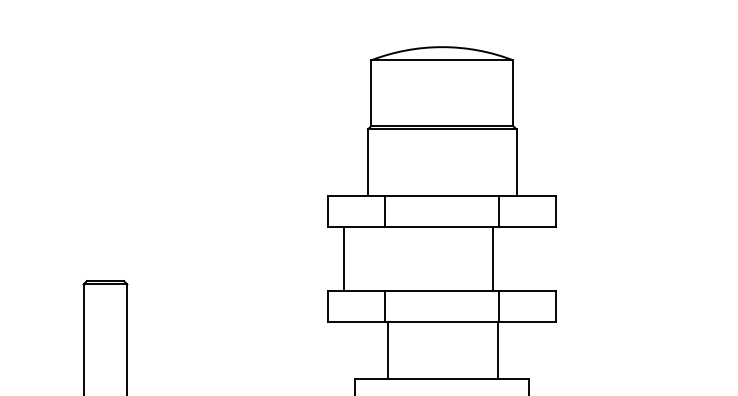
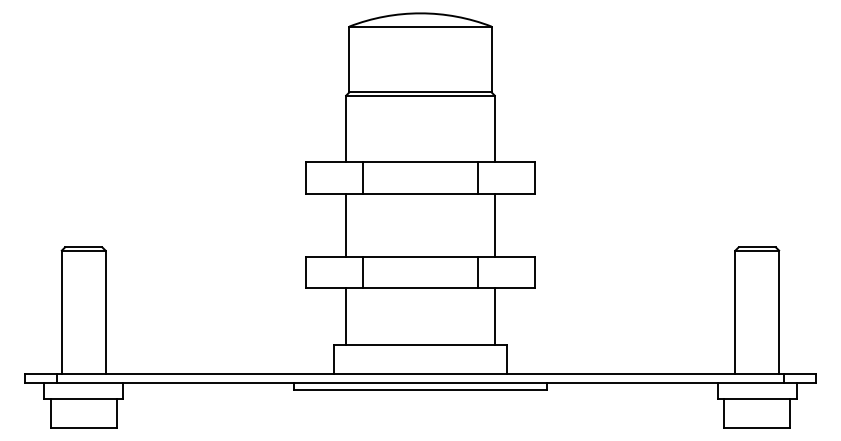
line: (344, 258) -> (346, 224), moved
line: (492, 258) -> (494, 224), moved
line: (388, 350) -> (346, 316), moved
line: (497, 350) -> (494, 316), moved

